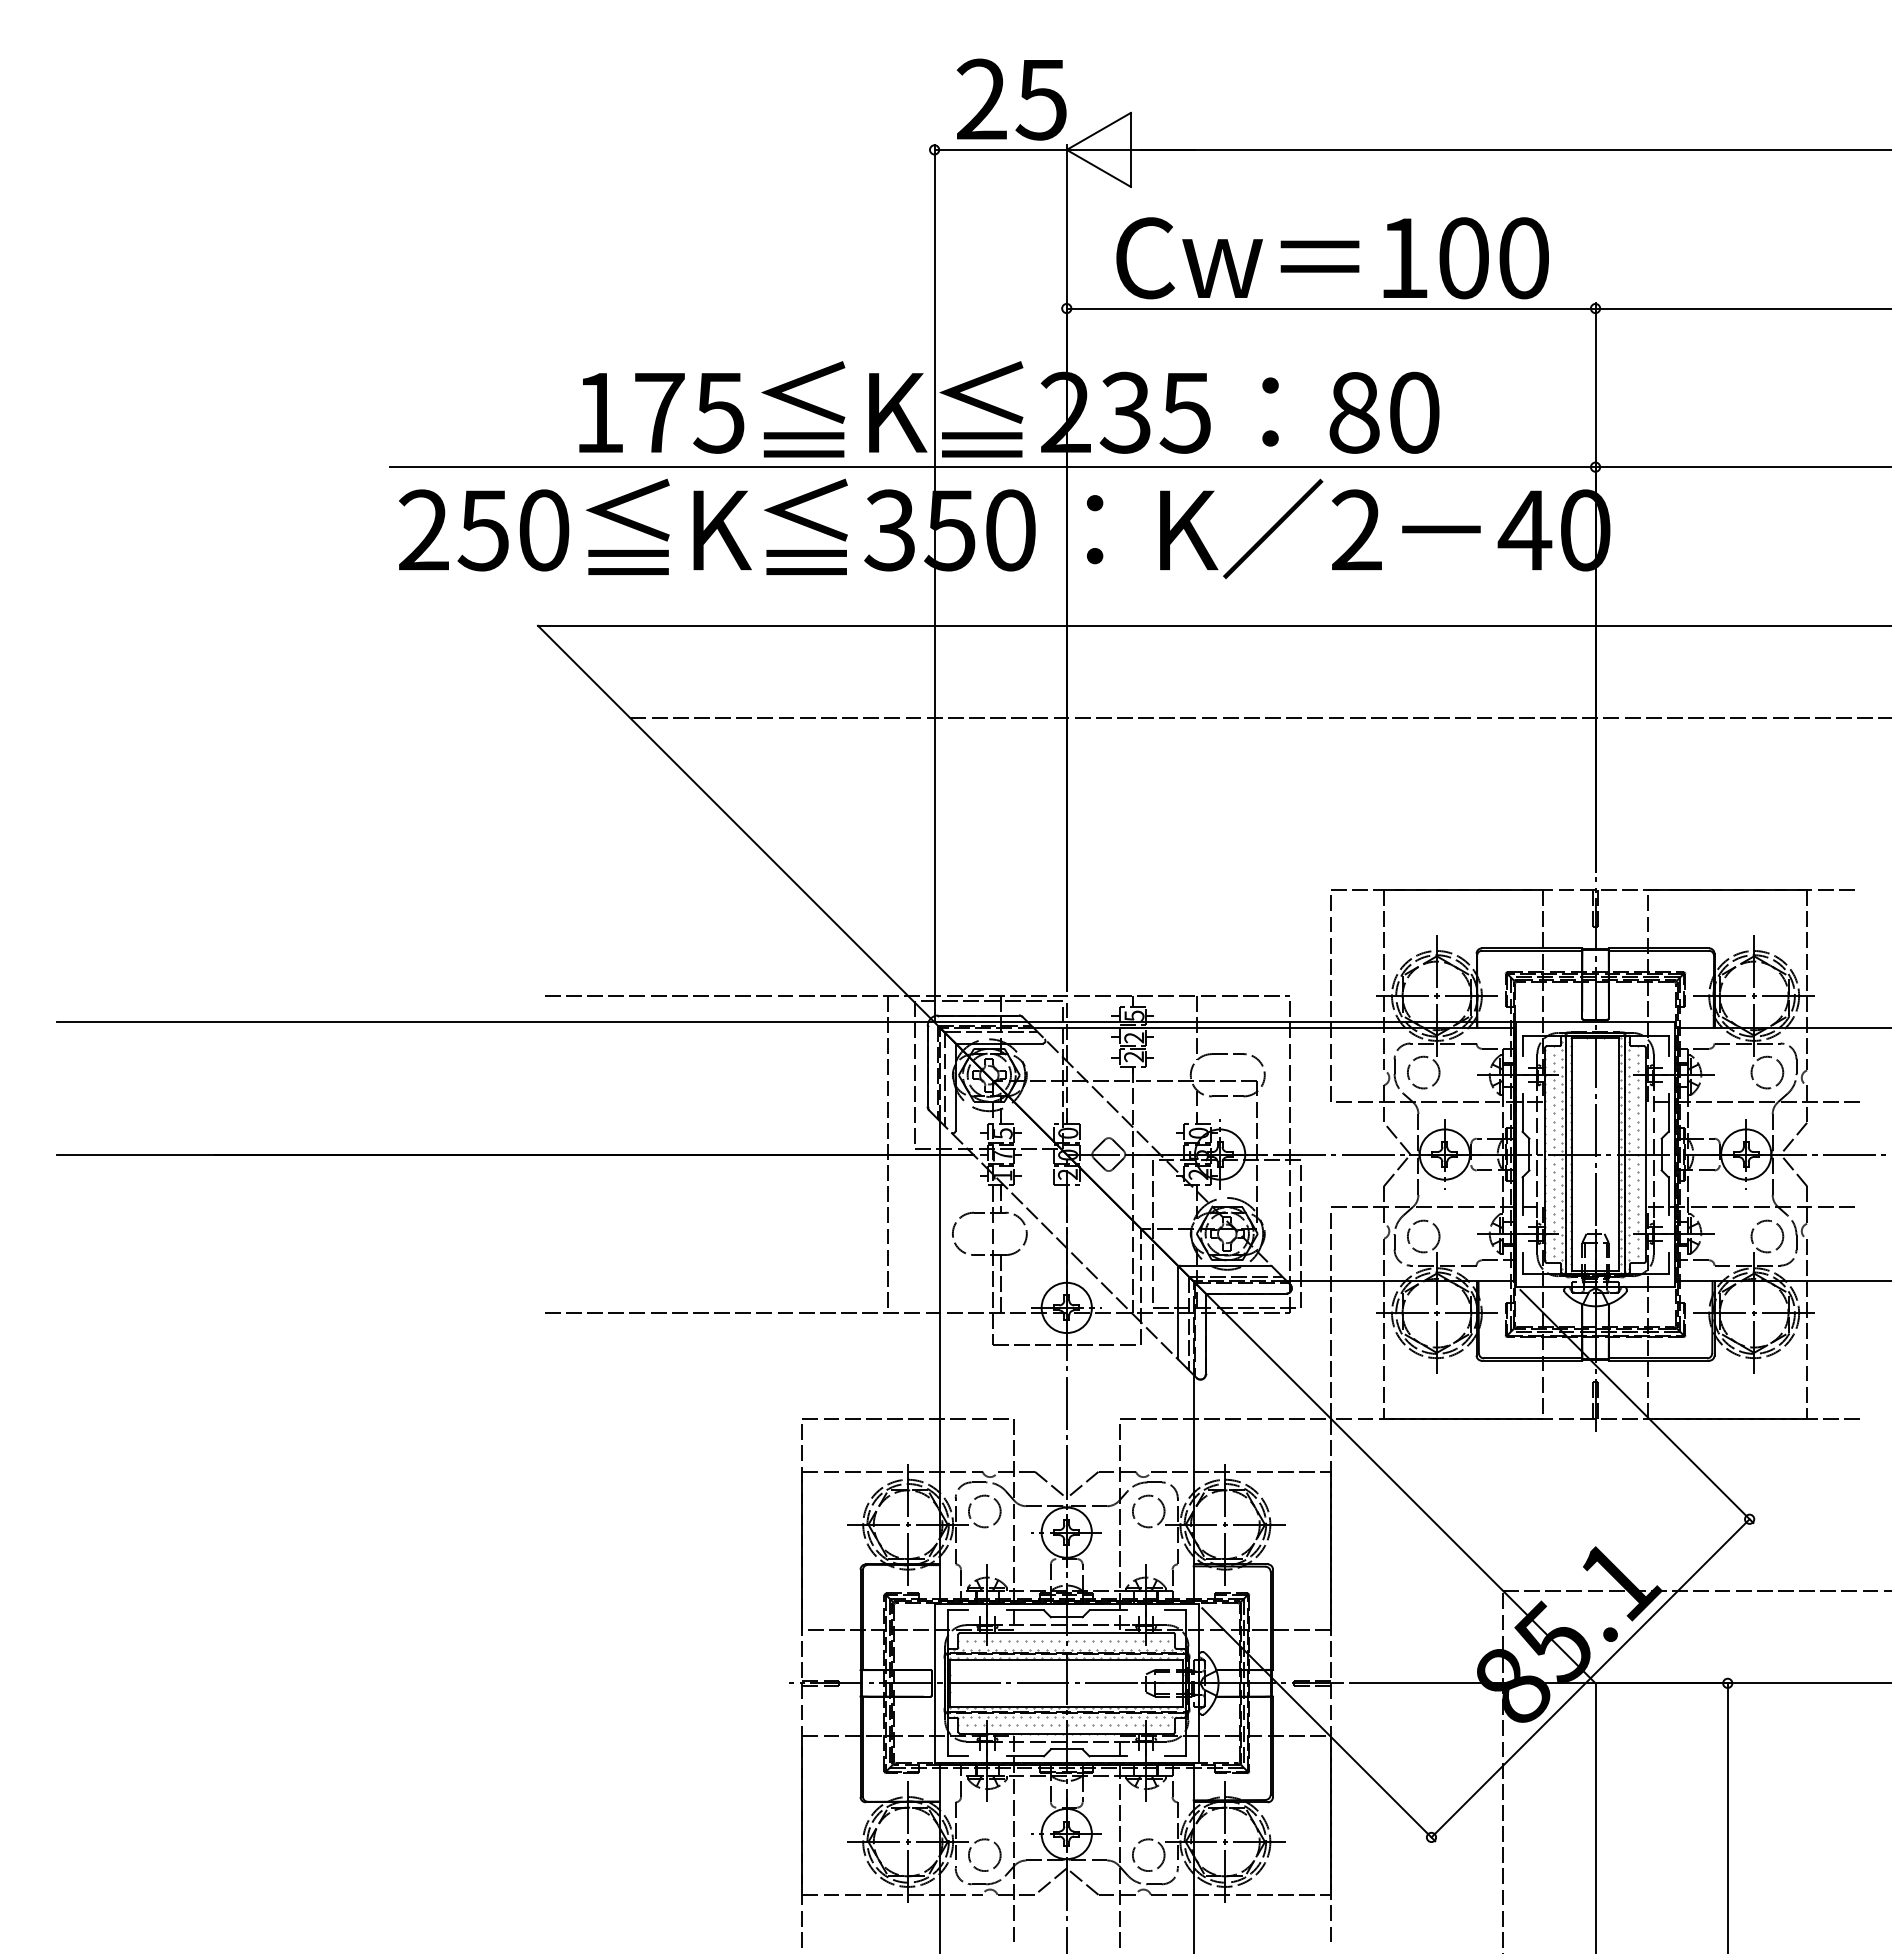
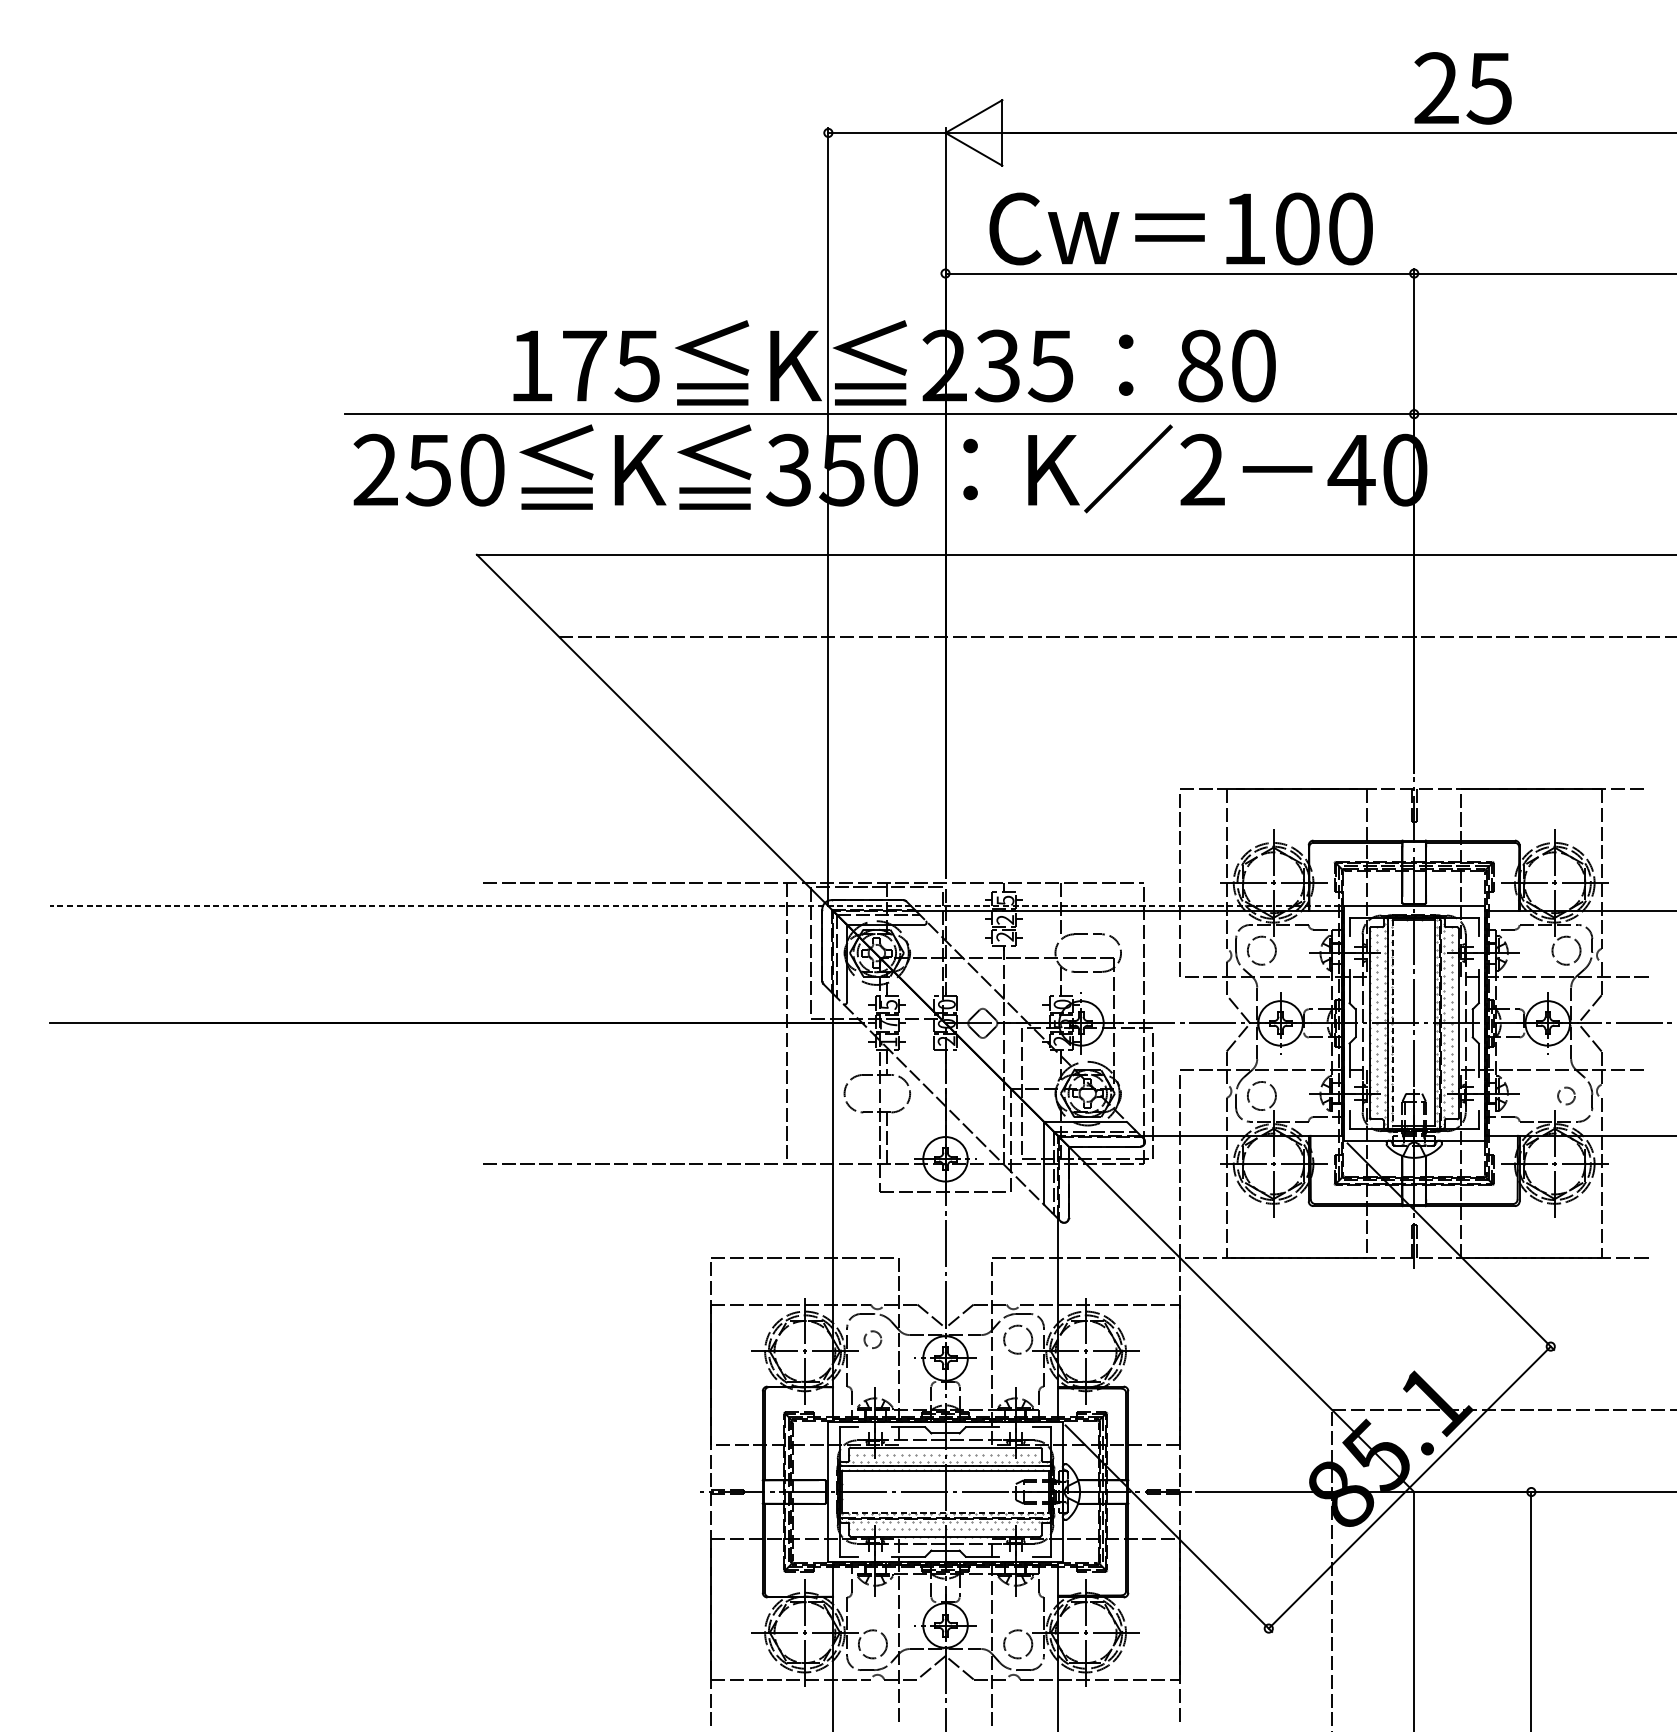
text: (1011, 99) -> (1462, 88), moved
line: (784, 1022) -> (695, 906), solid -> dashed
line: (1571, 1155) -> (1392, 1024), solid -> dashed
circle: (1767, 1236) -> (1566, 1095), size x0.6
circle: (984, 1511) -> (872, 1339), size x0.6
line: (1067, 1707) -> (946, 1513), solid -> dashed

